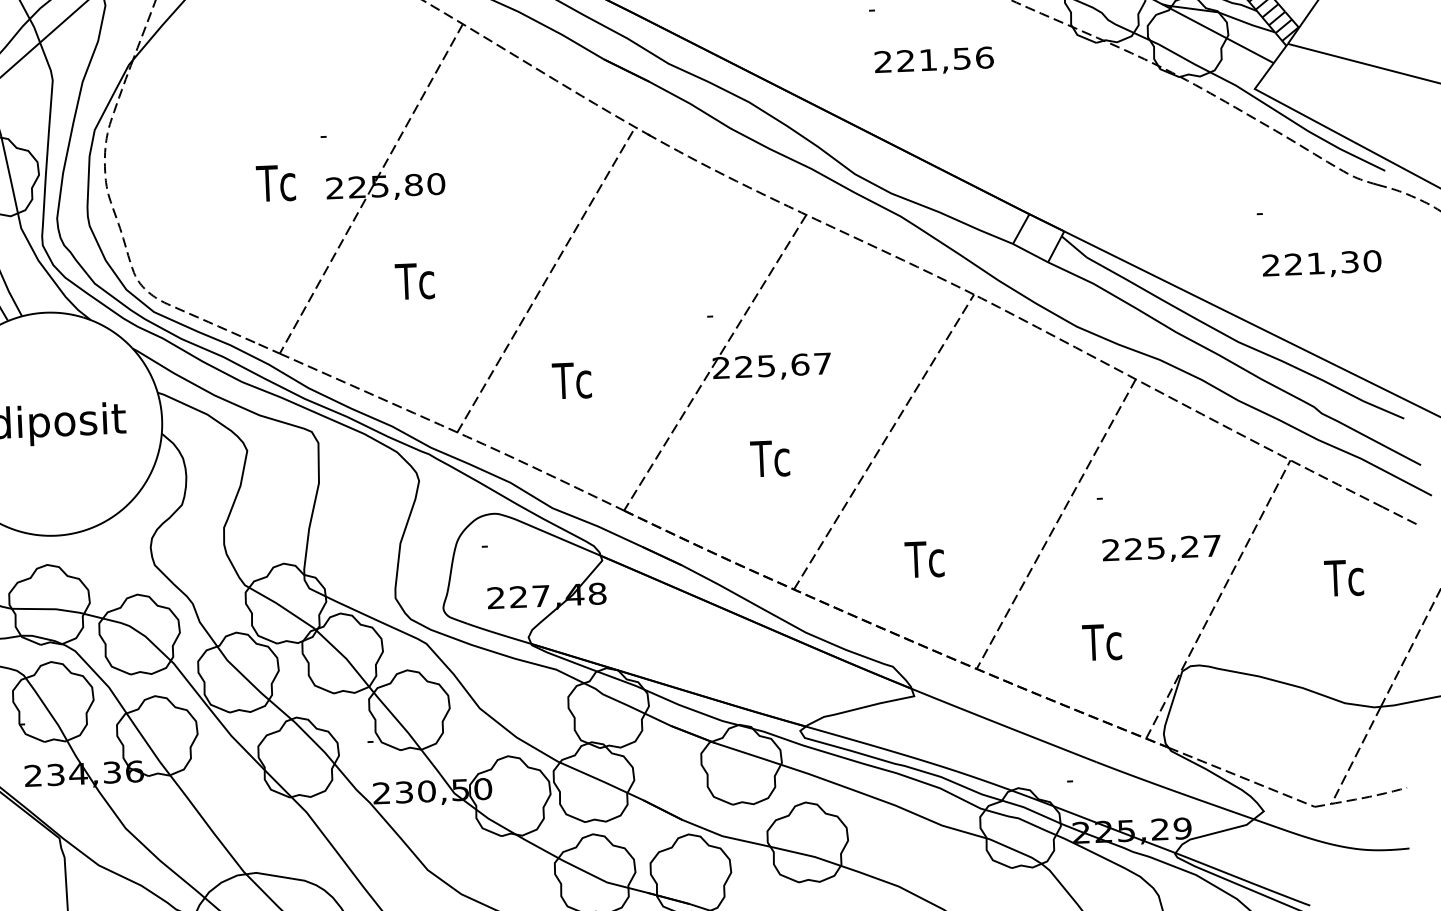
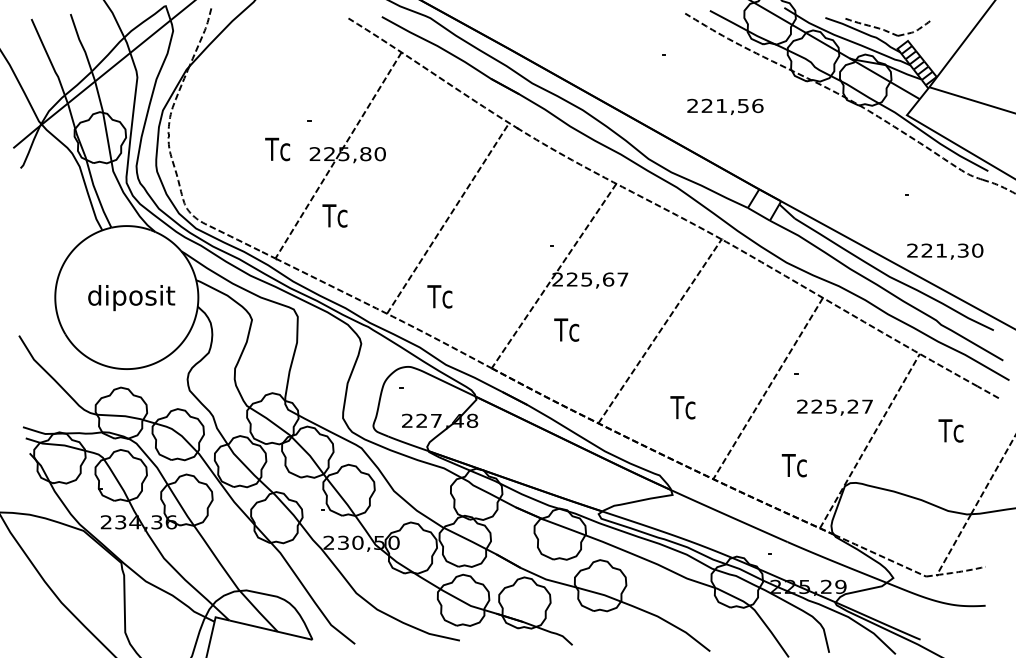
text: (934, 60) -> (725, 106), moved
text: (1322, 264) -> (945, 251), moved
text: (414, 280) -> (334, 215), moved
text: (571, 380) -> (439, 296), moved
text: (769, 457) -> (566, 329), moved

